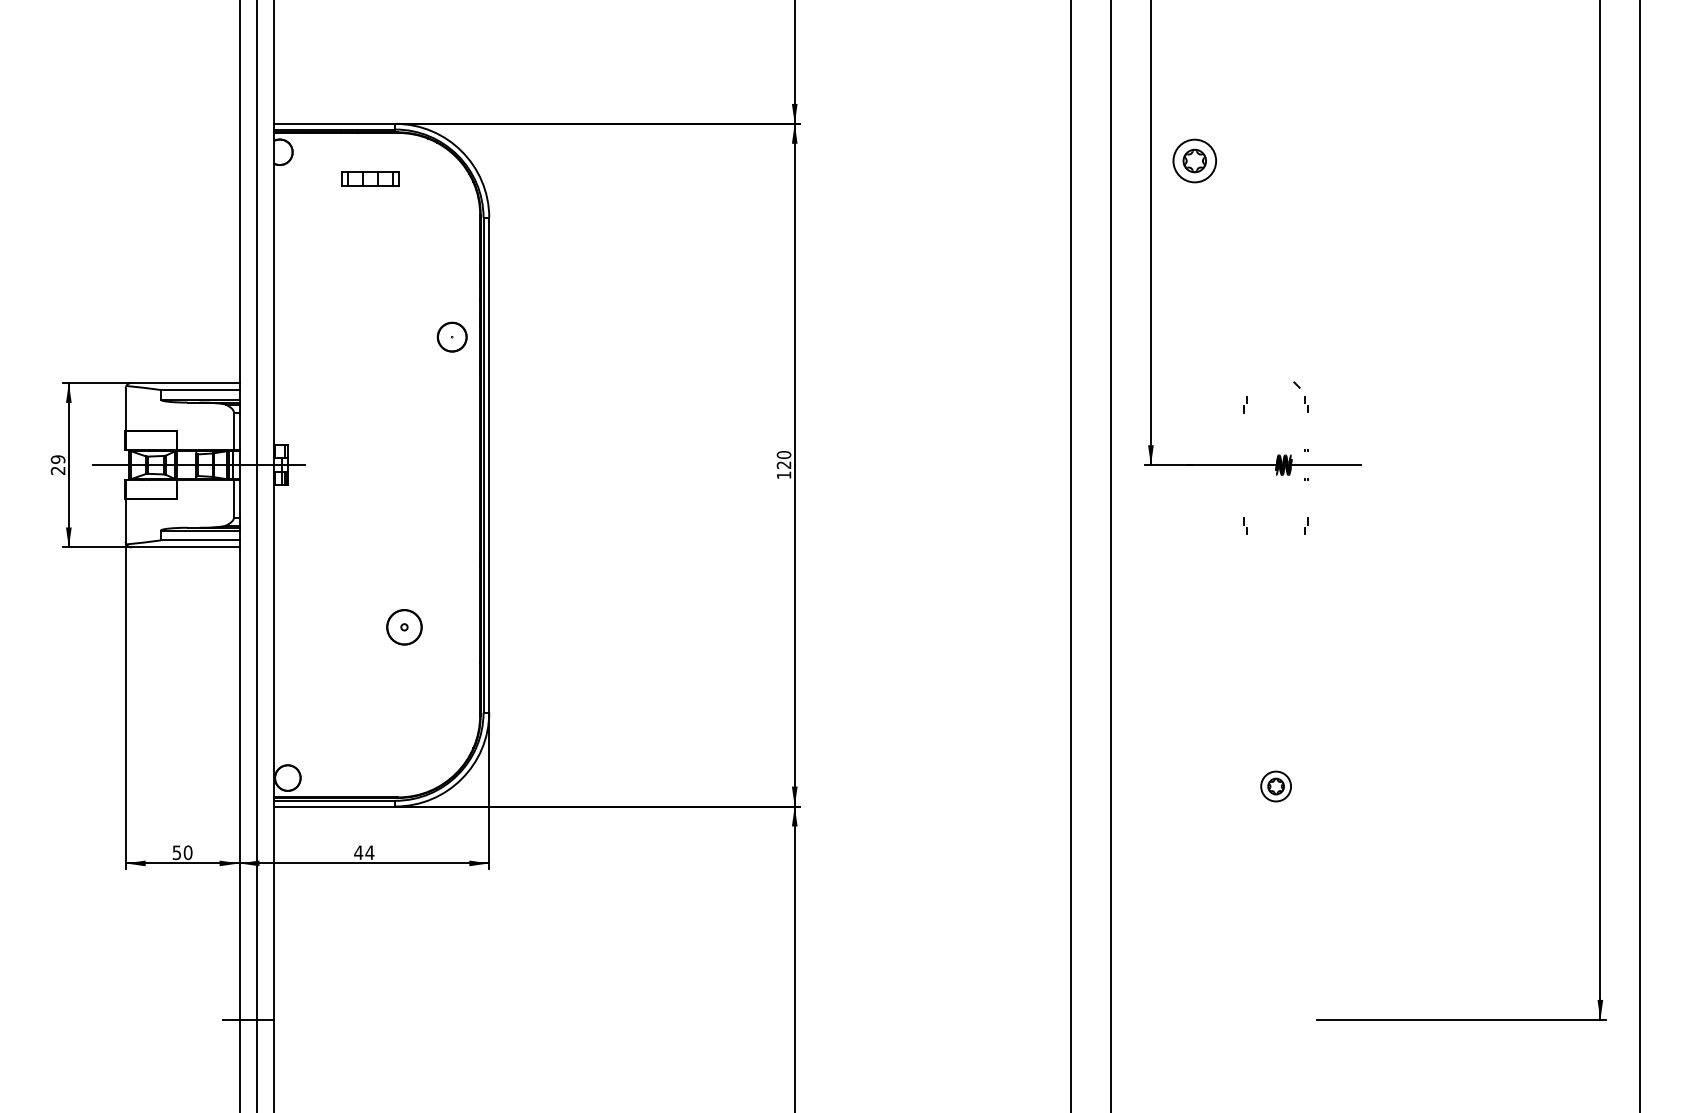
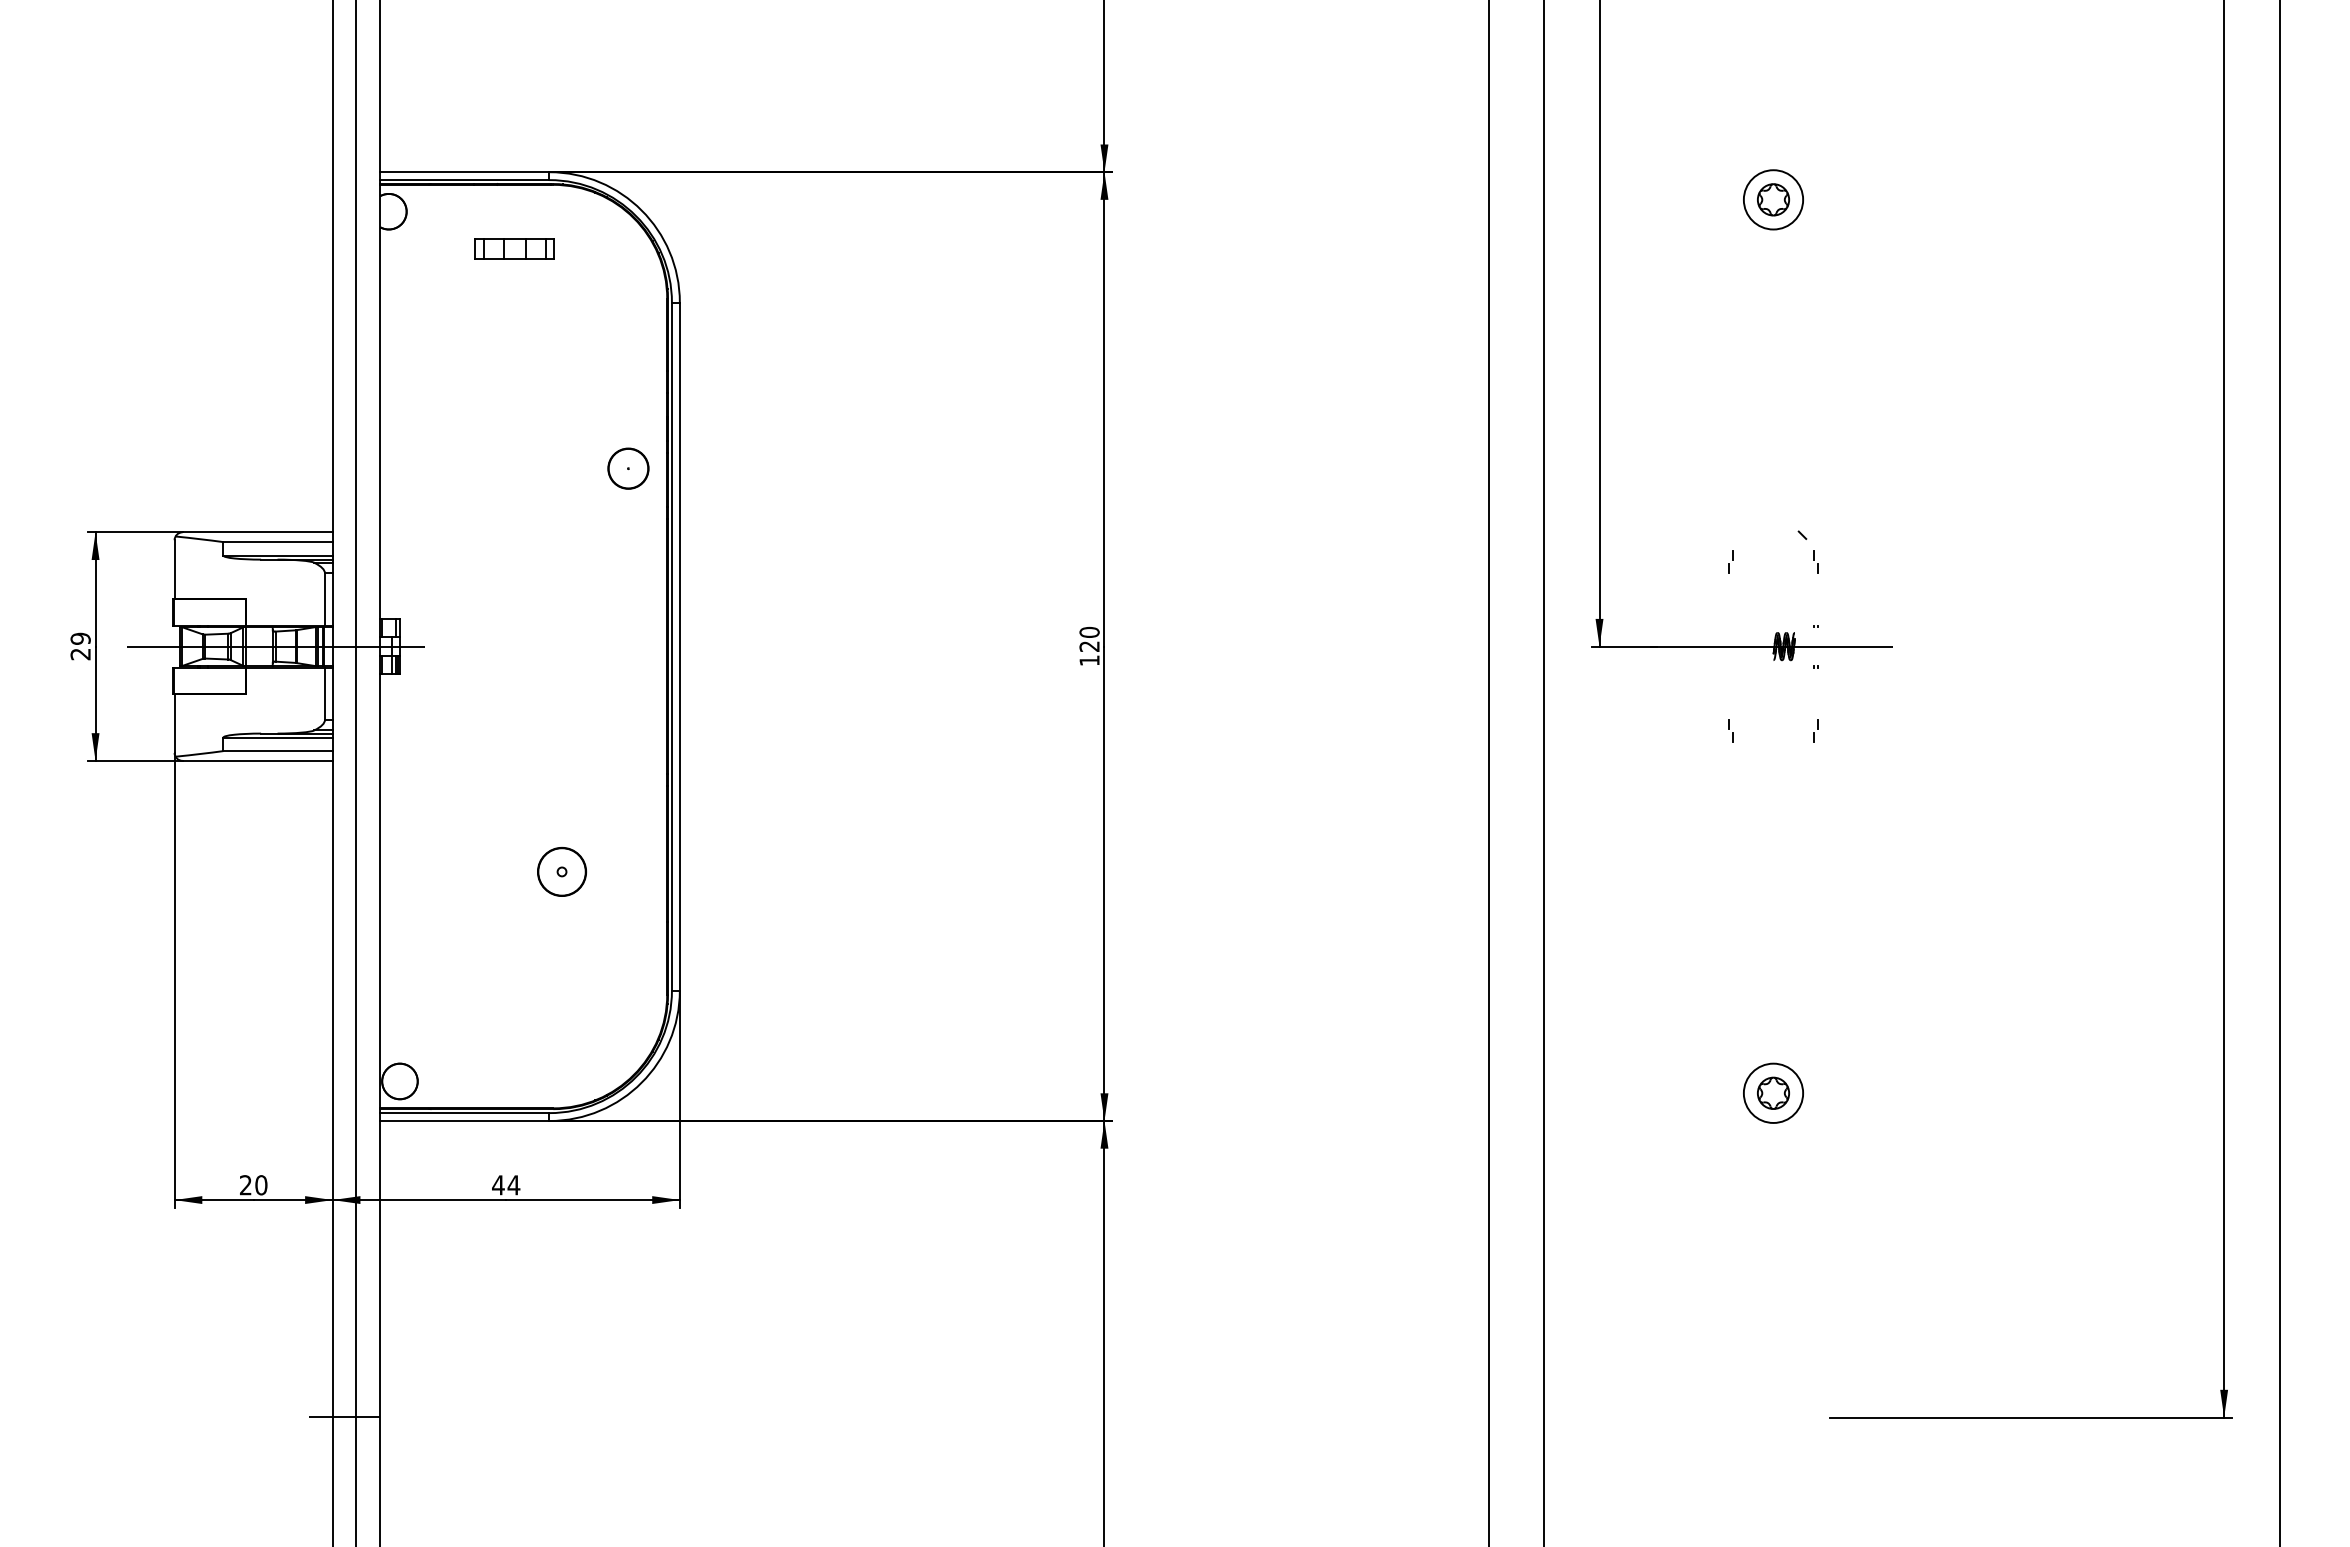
part: (1194, 160) -> (1773, 199), moved
part: (1276, 786) -> (1773, 1092), size x1.43
text: (176, 852) -> (245, 1185), 50 -> 20

